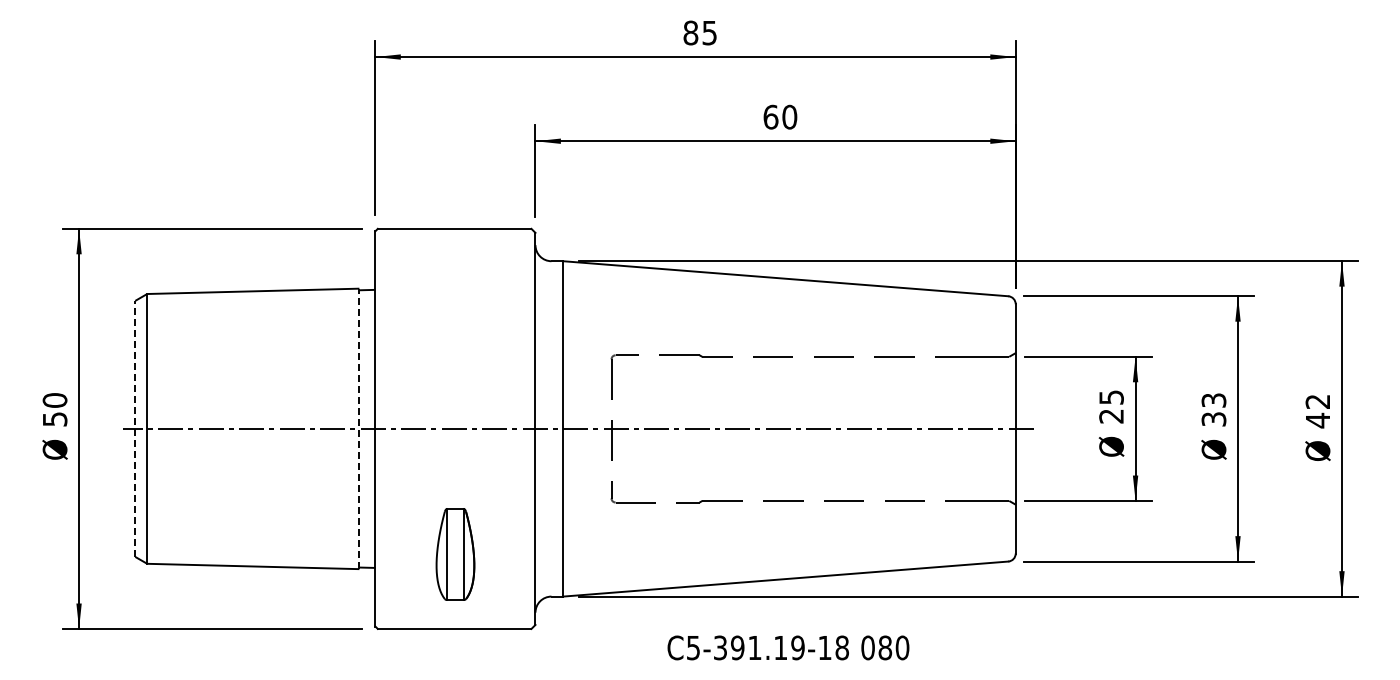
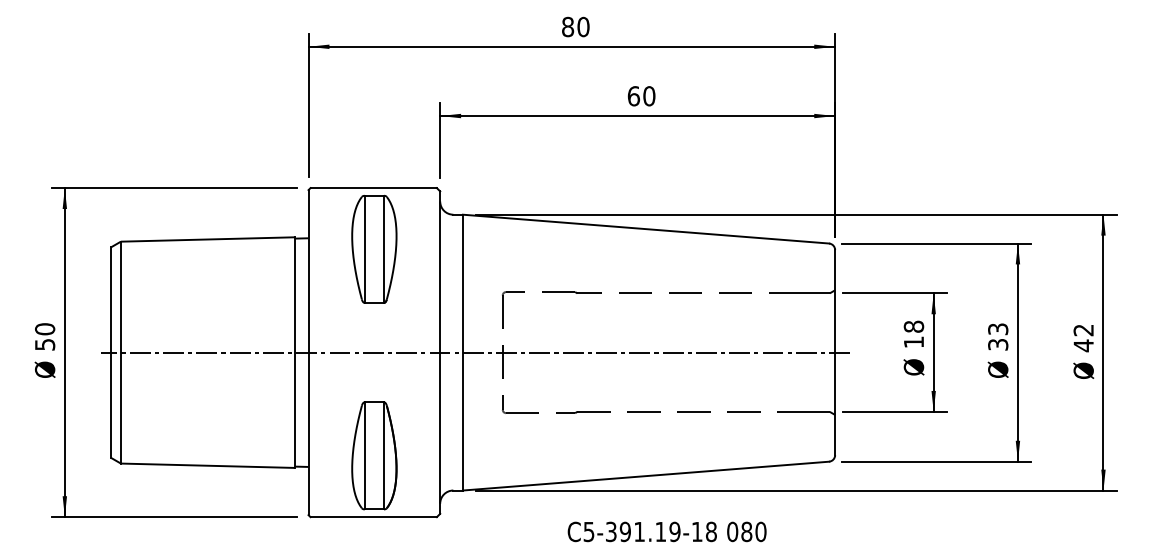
text: (709, 32) -> (583, 26), 85 -> 80
part: (455, 303) -> (374, 249), added
text: (1111, 406) -> (913, 334), 25 -> 18
line: (135, 428) -> (111, 352), dashed -> solid
line: (359, 428) -> (295, 352), dashed -> solid
part: (455, 554) -> (374, 455), size x1.43
text: (788, 647) -> (667, 531), moved

